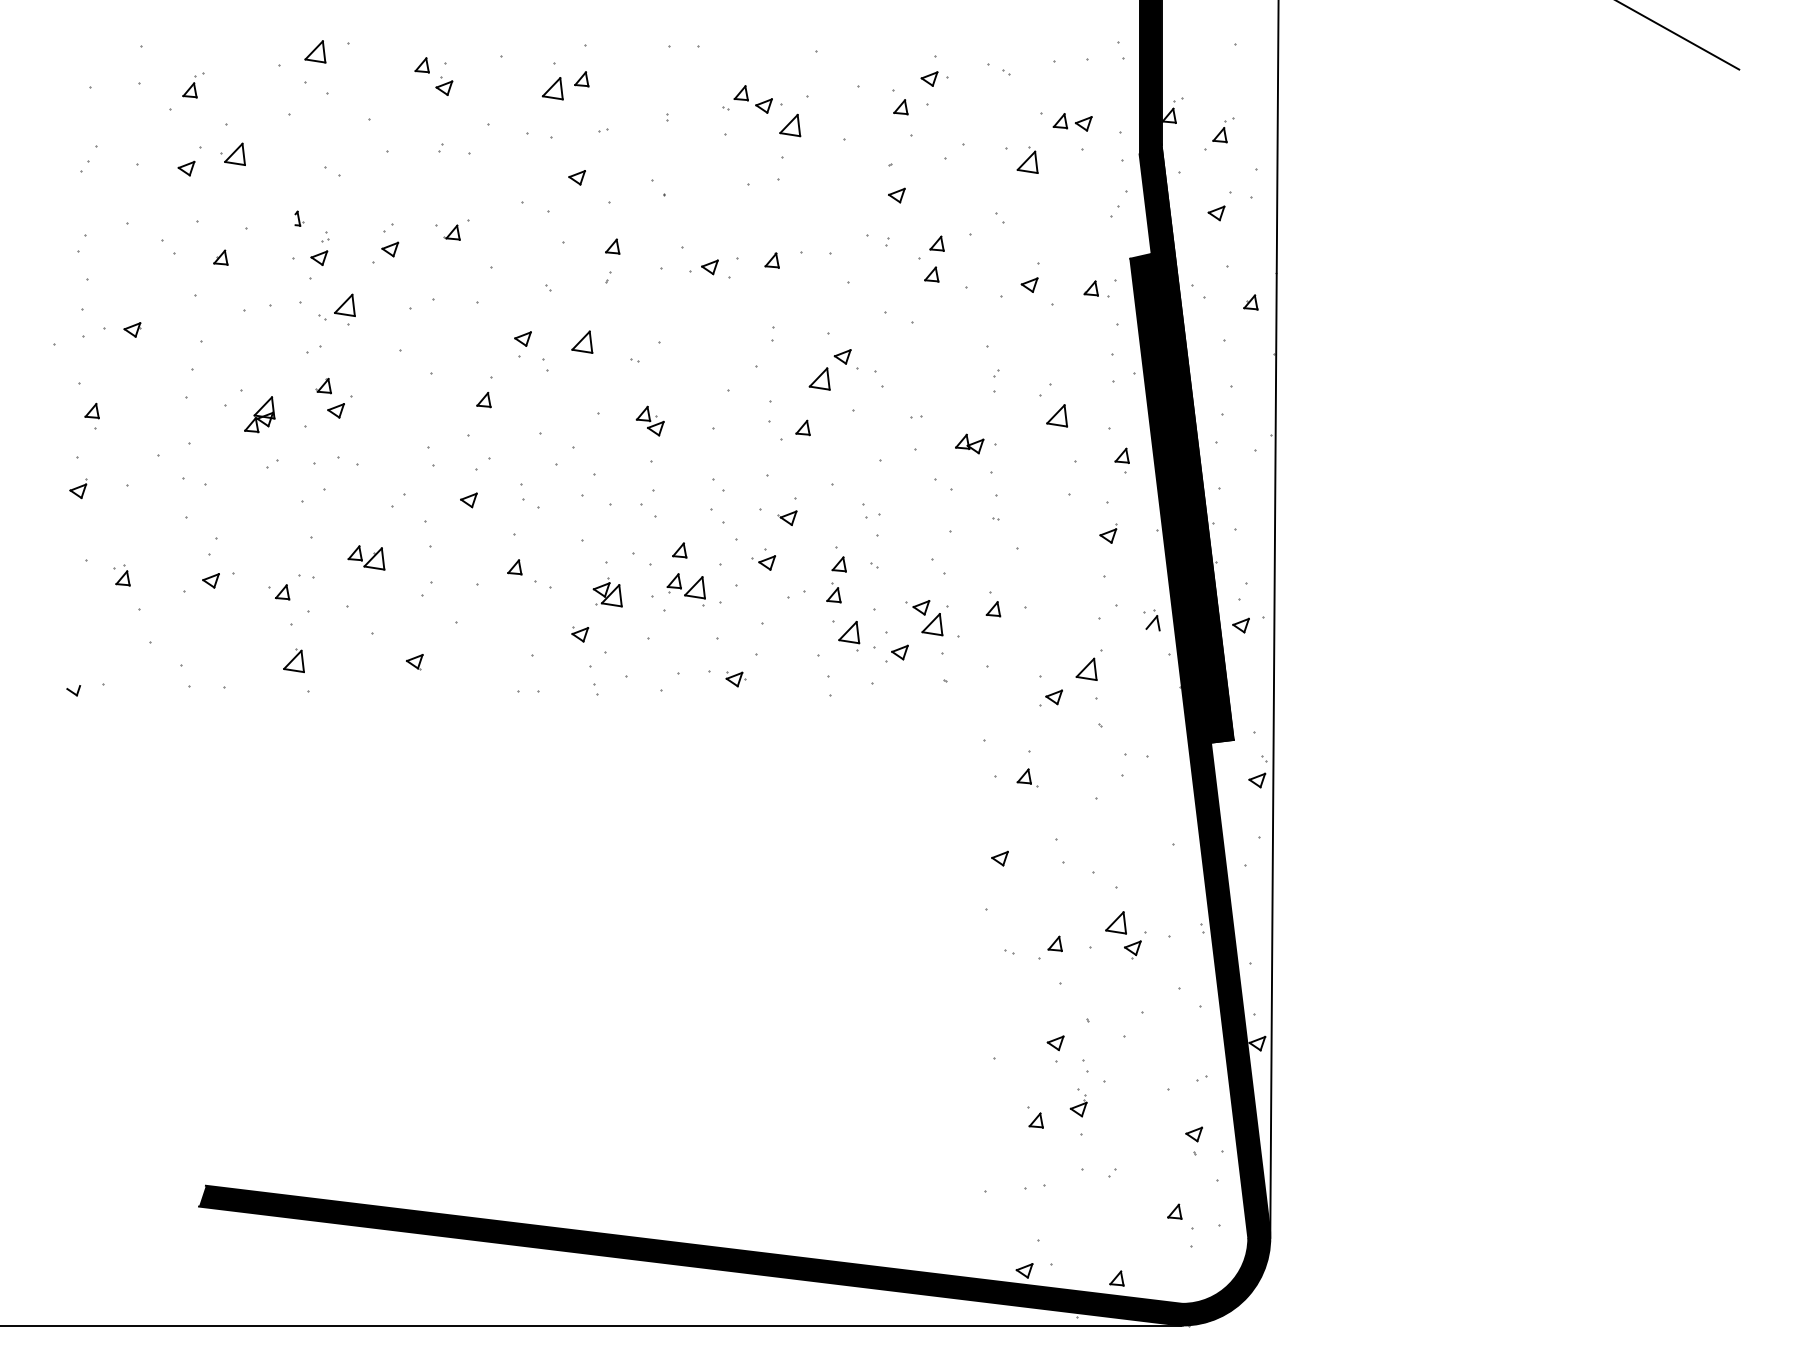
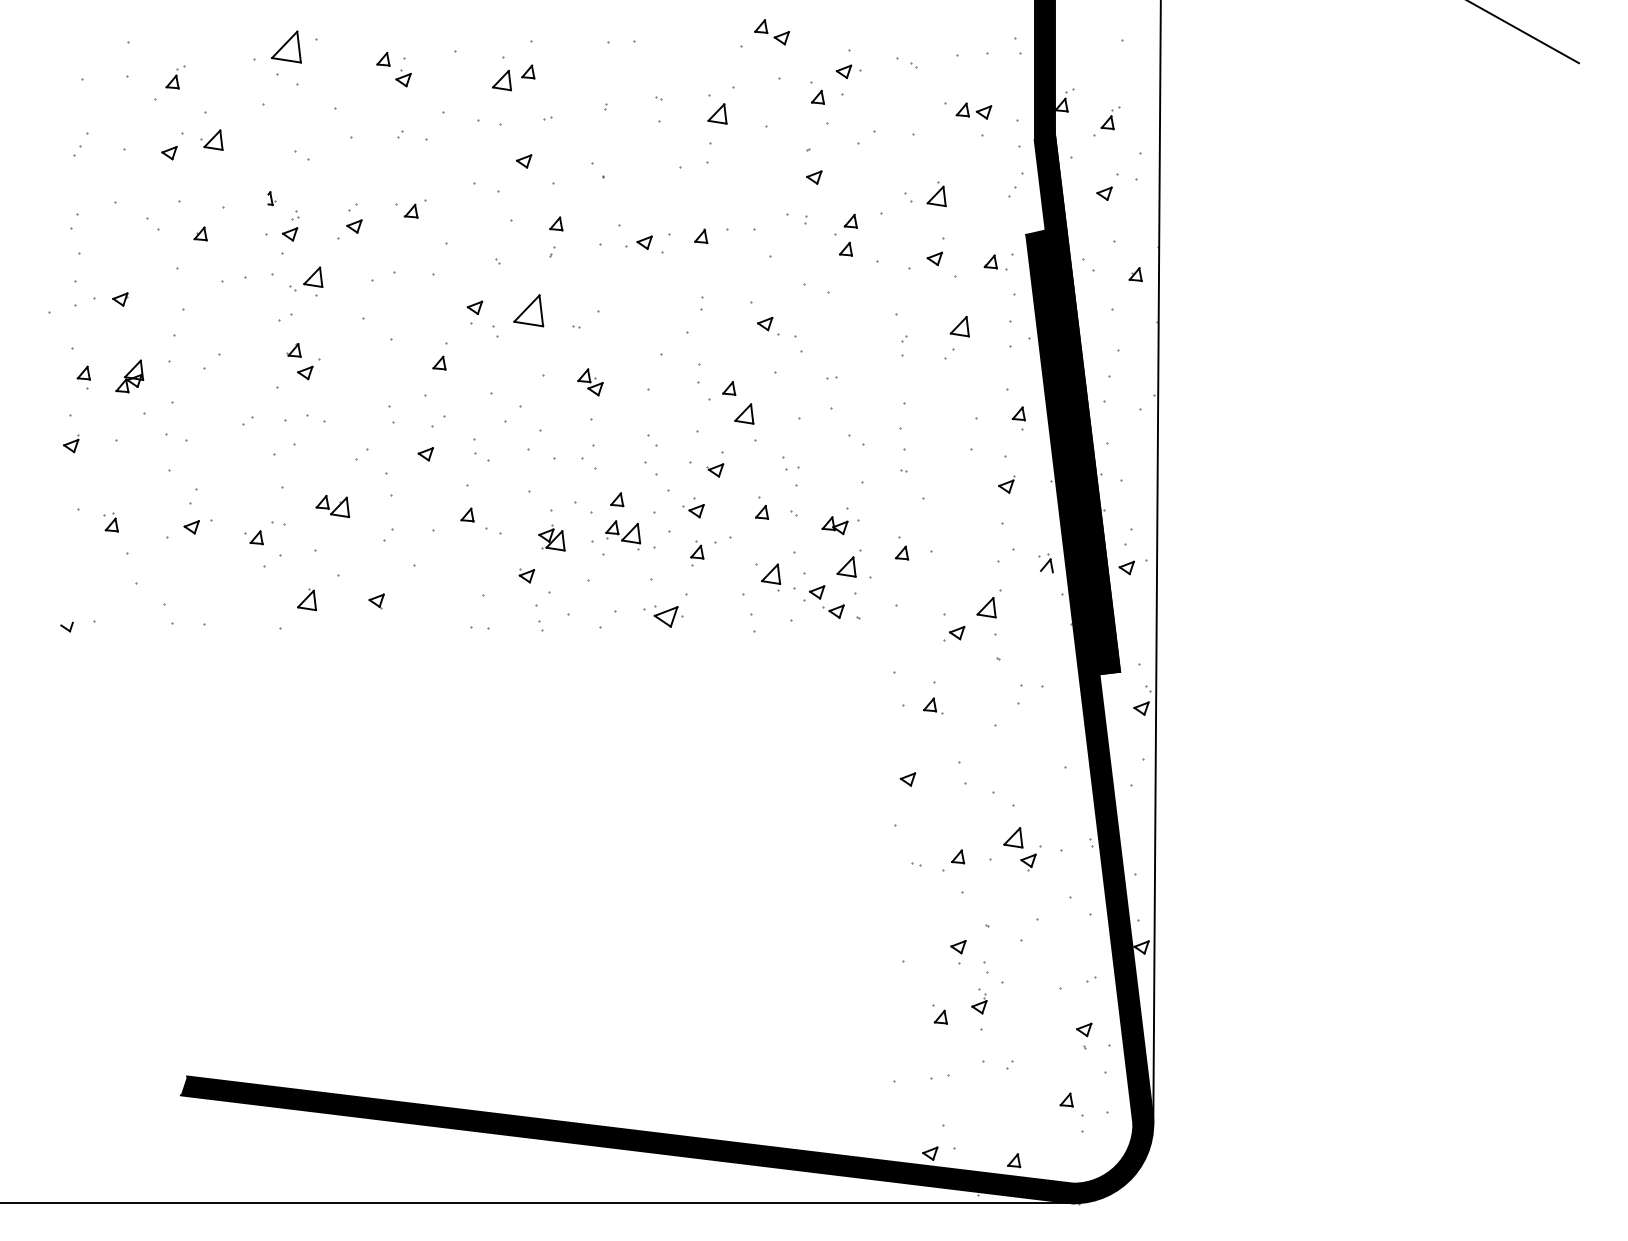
part: (315, 51) -> (286, 46), size x1.6
part: (752, 99) -> (771, 32), moved
part: (1027, 159) -> (936, 193), moved
part: (582, 341) -> (528, 310), size x1.6
part: (819, 378) -> (744, 413), moved
part: (259, 414) -> (129, 376), moved
part: (1056, 415) -> (959, 326), moved
part: (969, 443) -> (834, 525), moved
part: (833, 592) -> (696, 549), moved
part: (917, 607) -> (833, 611), moved
part: (293, 660) -> (306, 599), moved
part: (735, 679) -> (667, 616), size x1.6

